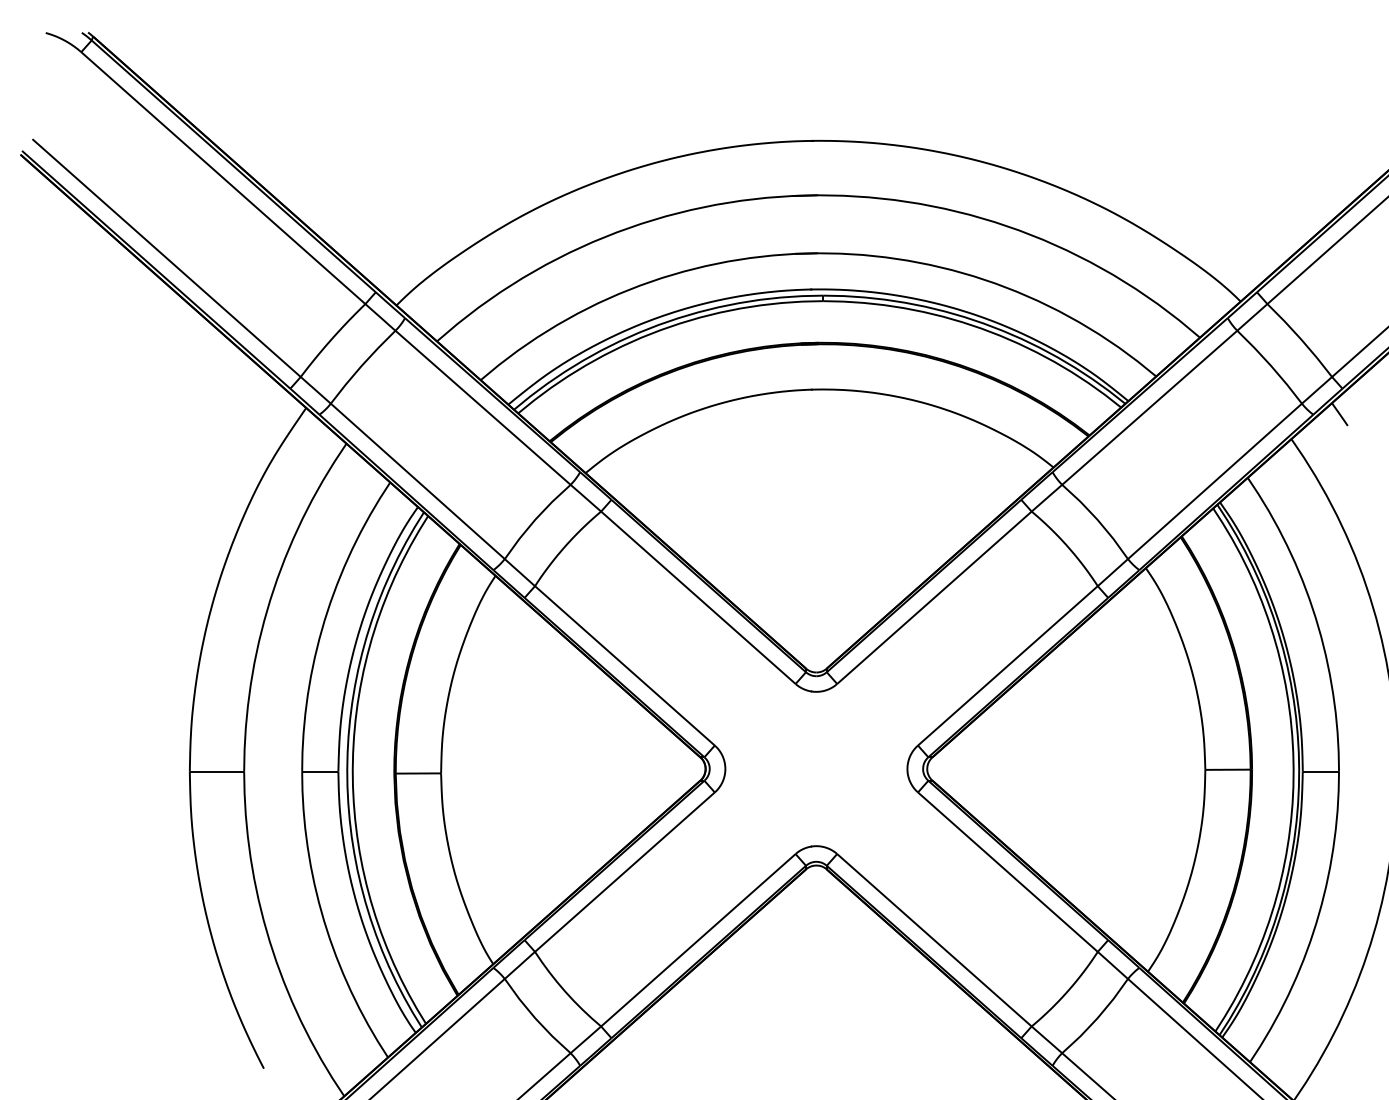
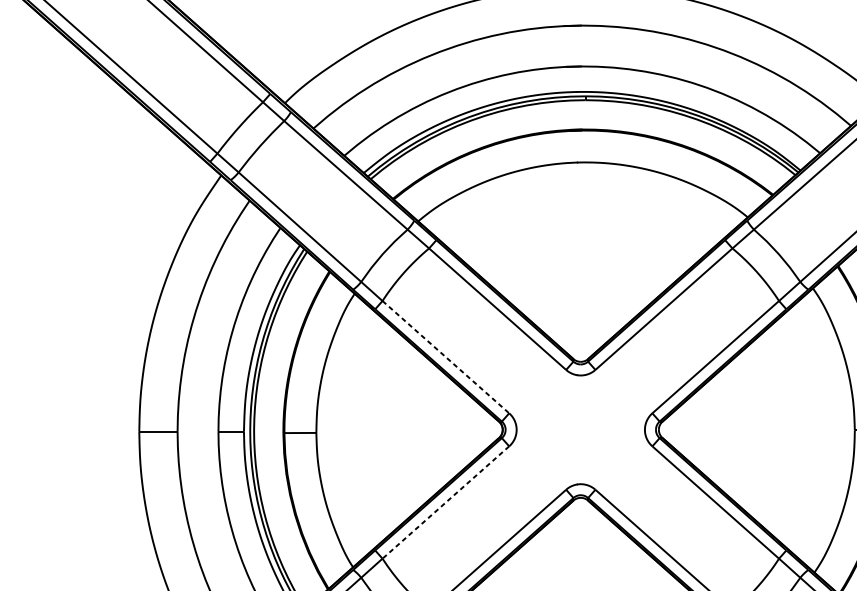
line: (625, 666) -> (446, 357), solid -> dashed
line: (624, 872) -> (445, 502), solid -> dashed

